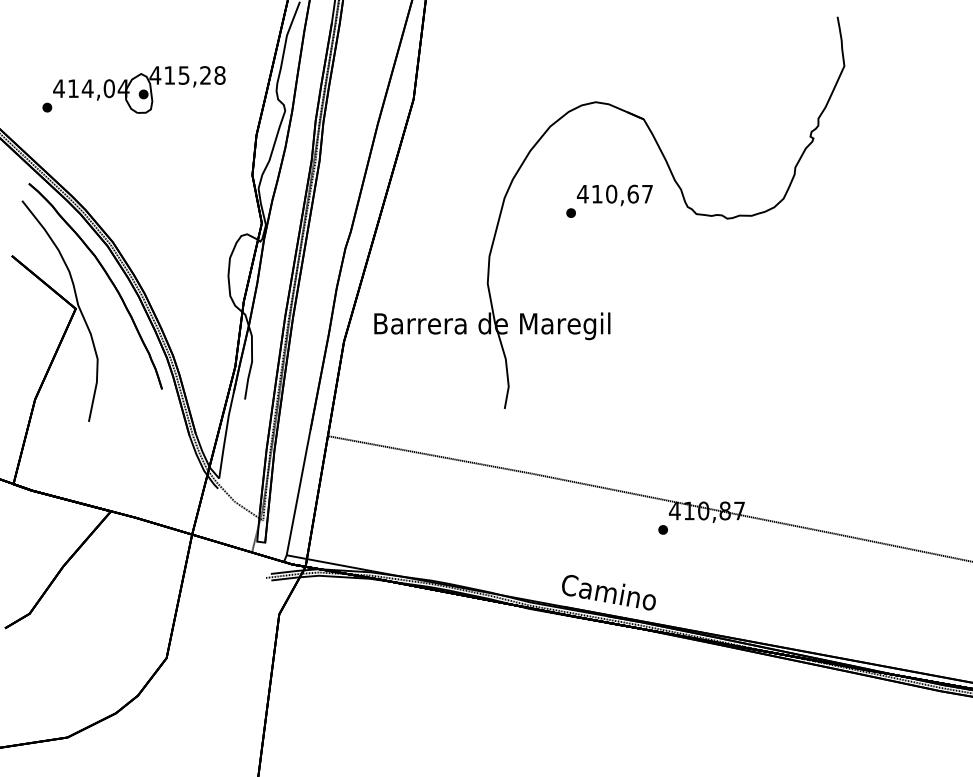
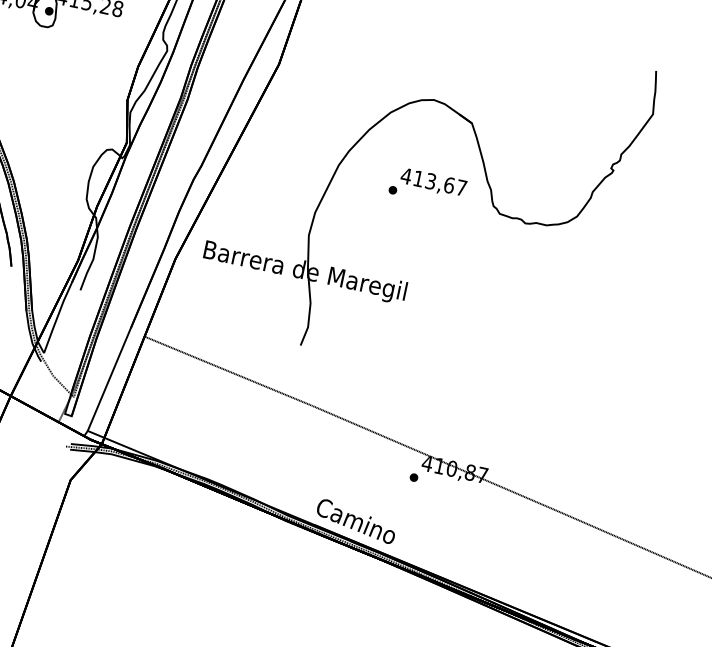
text: (611, 193) -> (430, 180), 410,67 -> 413,67

